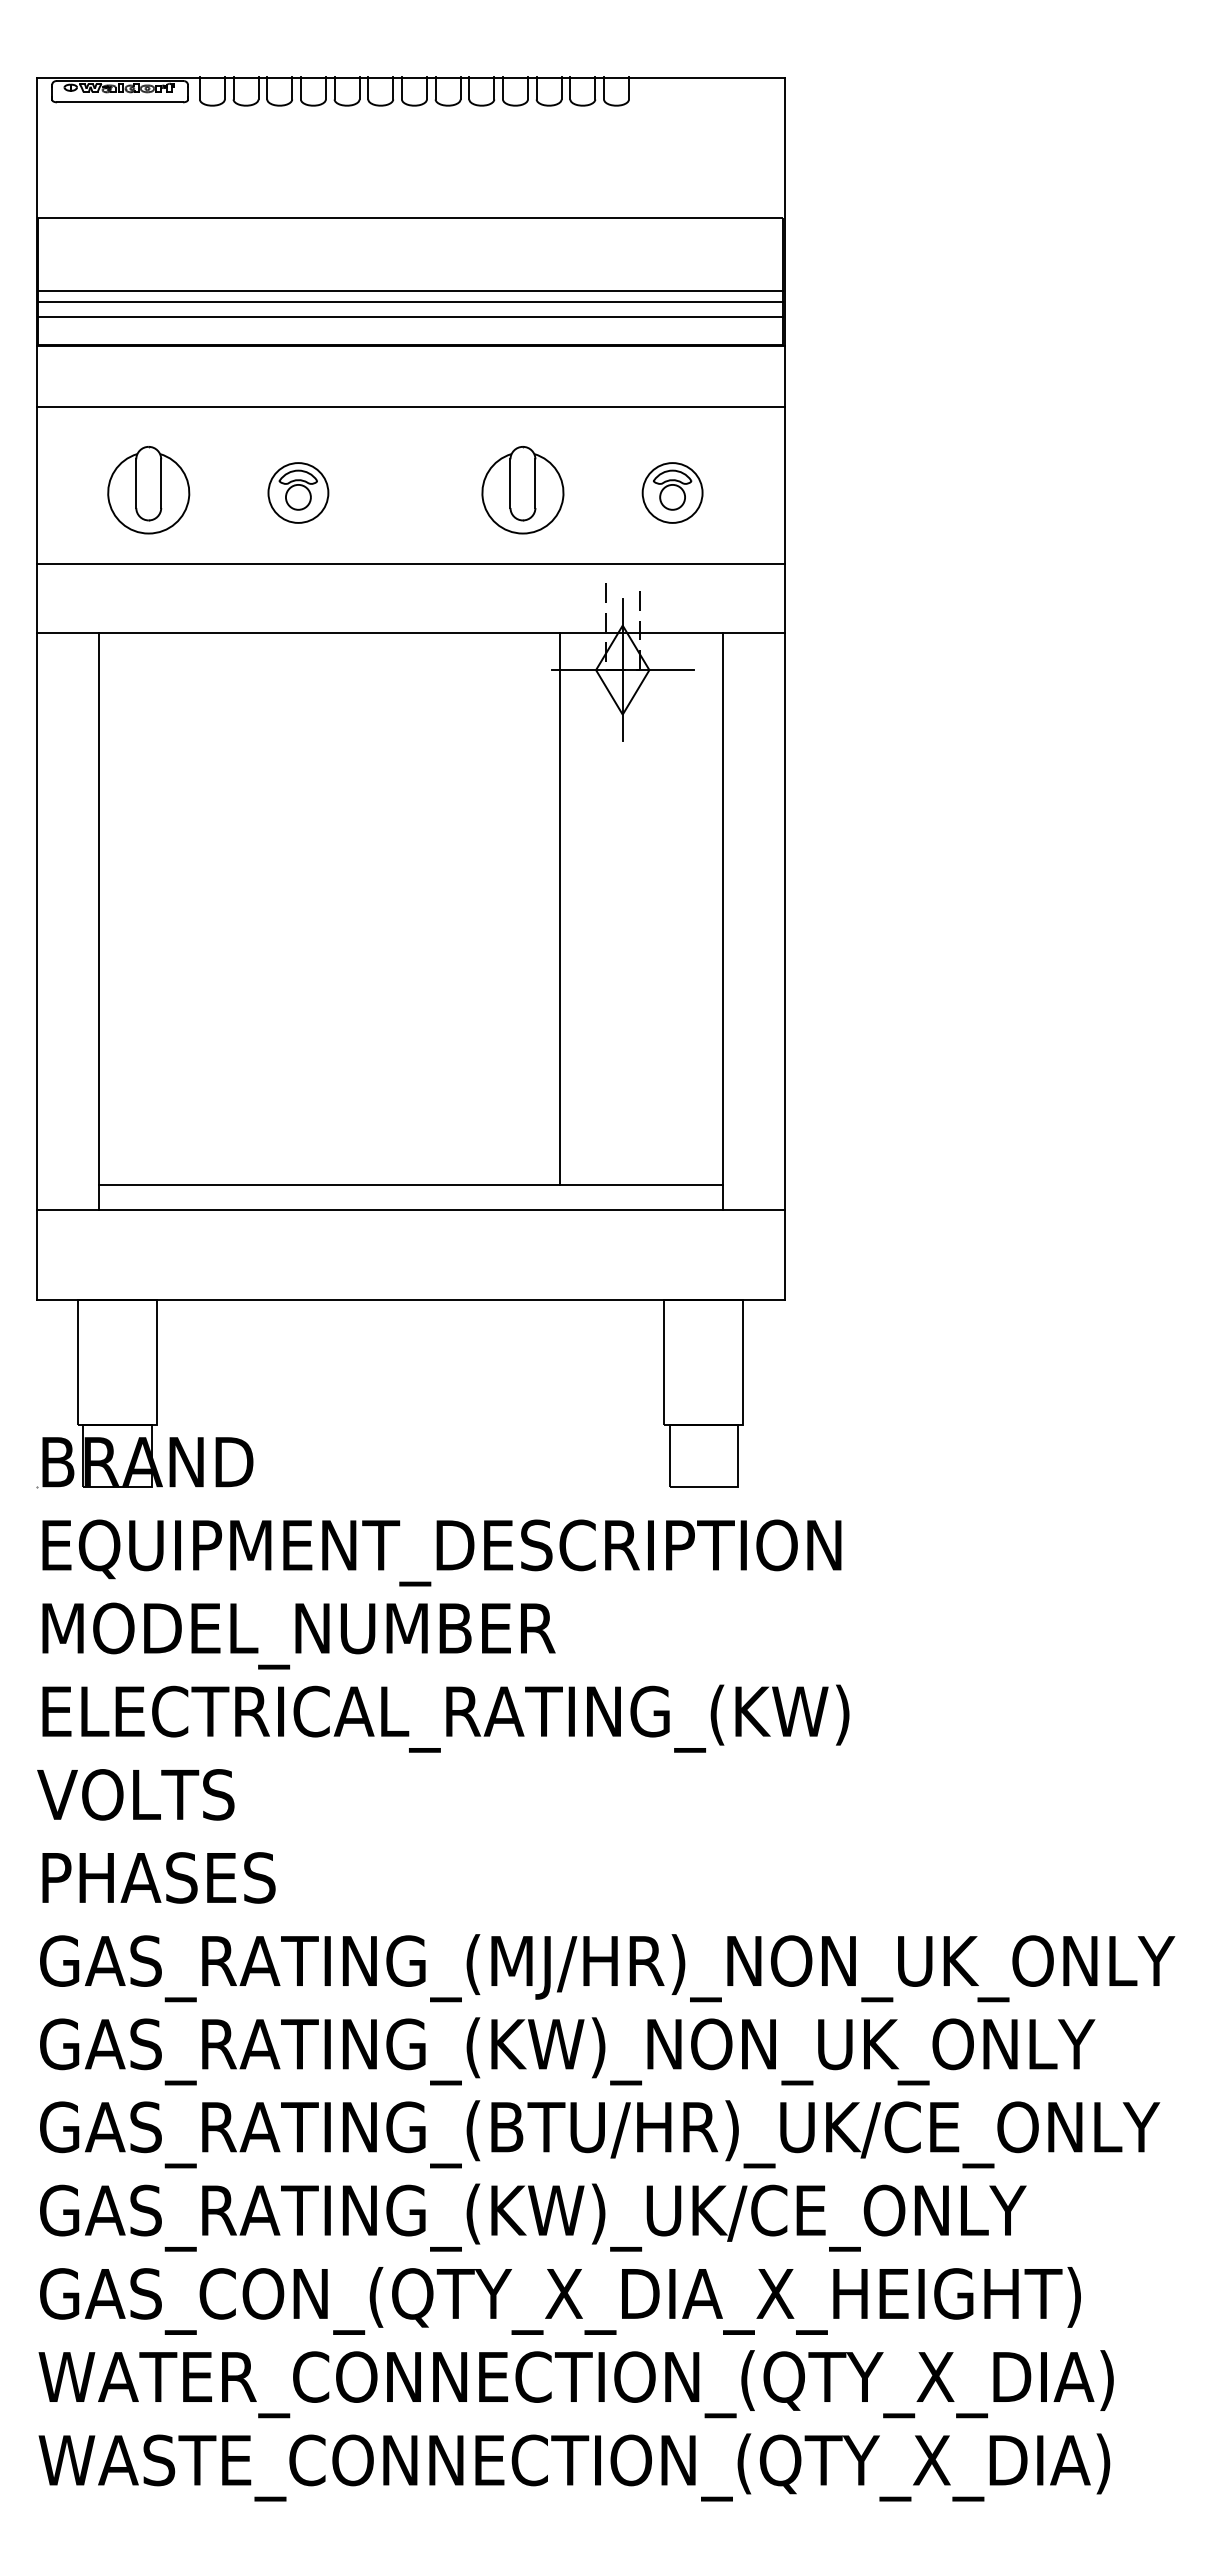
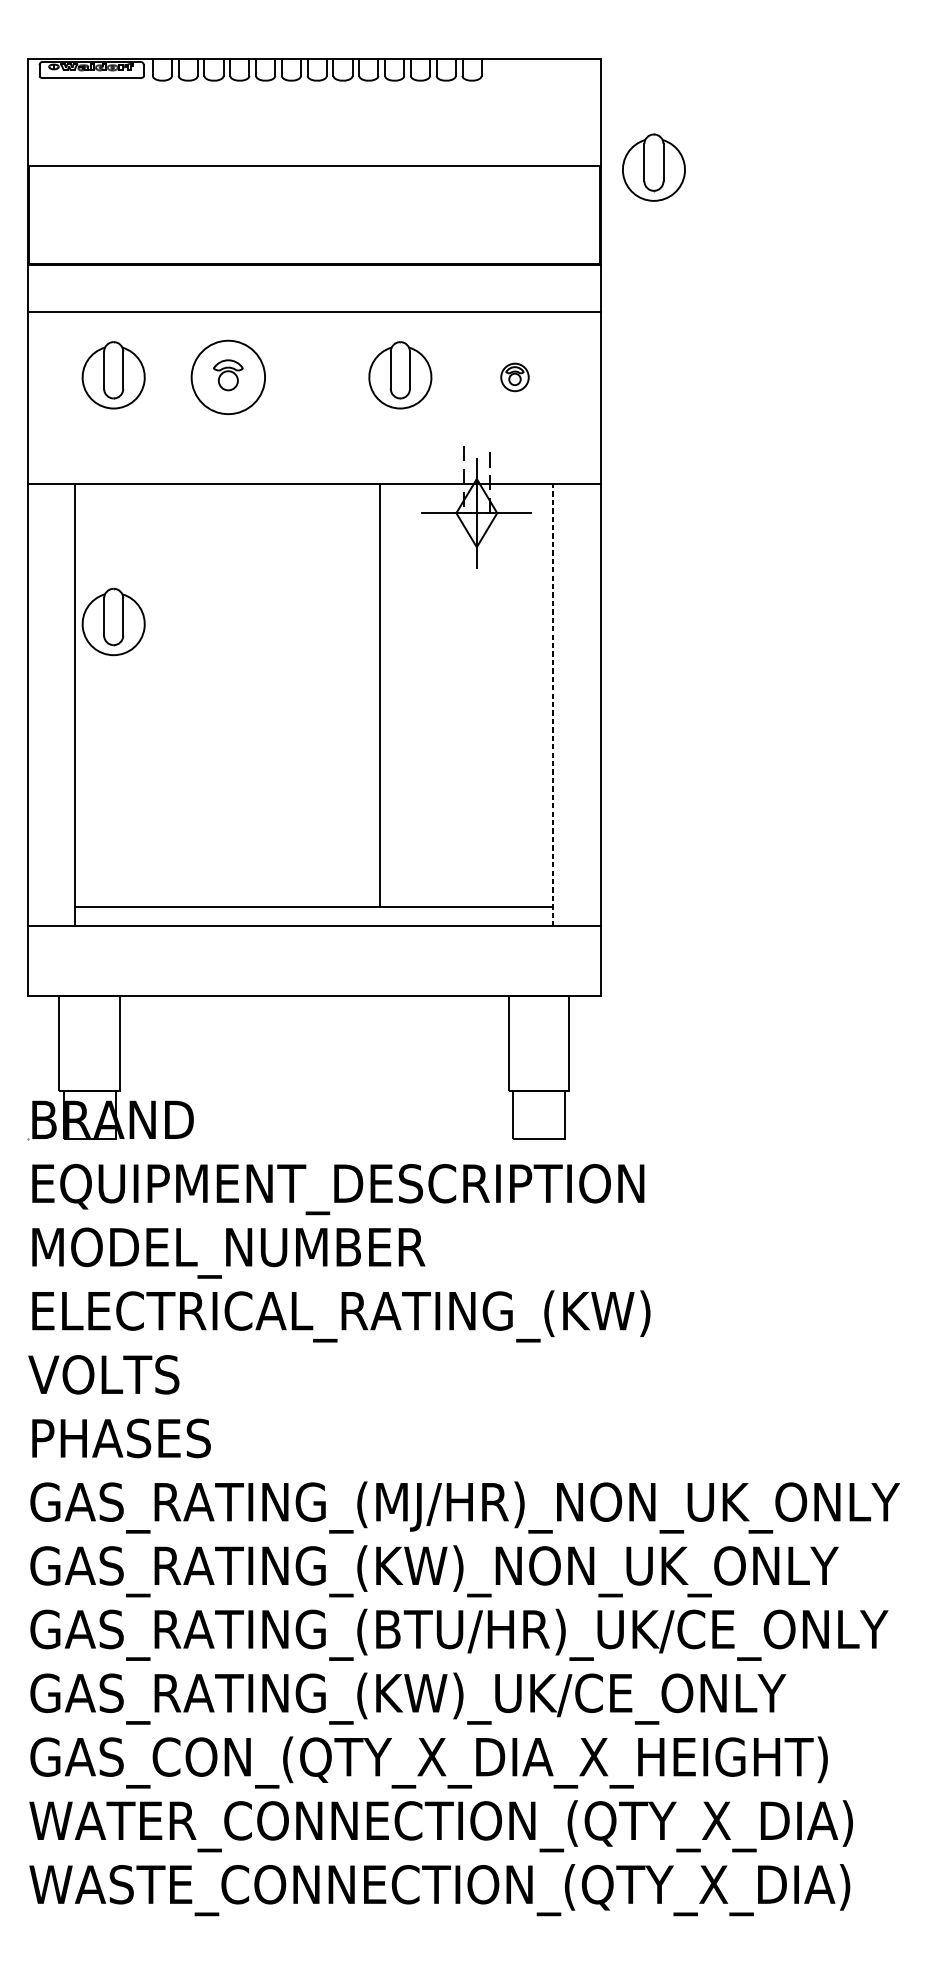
part: (853, 219) -> (653, 167), added
line: (410, 291) -> (314, 223), removed
line: (410, 302) -> (314, 231), removed
line: (410, 316) -> (314, 242), removed
circle: (298, 492) -> (228, 377), size x1.6
part: (672, 492) -> (514, 377), size x0.6
line: (410, 564) -> (314, 432), removed
part: (148, 812) -> (113, 622), added
line: (559, 908) -> (379, 695), moved
line: (722, 920) -> (553, 704), solid -> dashed

